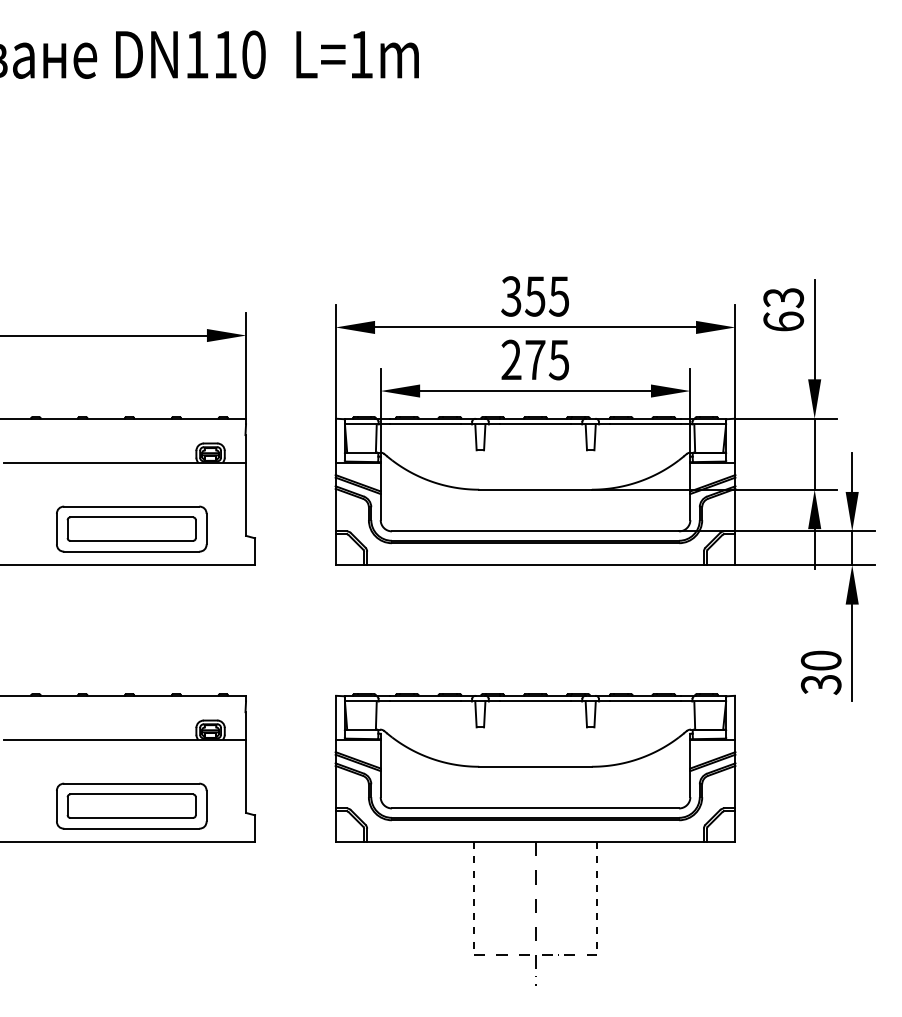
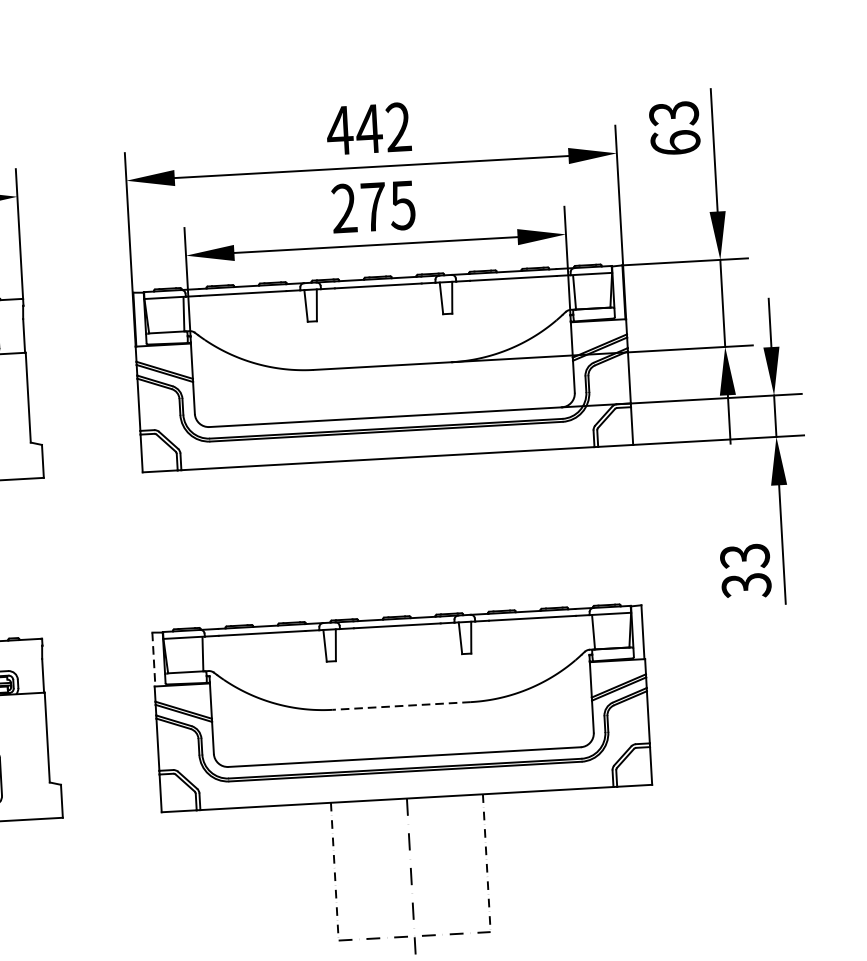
text: (534, 296) -> (368, 129), 355 -> 442
text: (821, 660) -> (745, 555), 30 -> 33
line: (336, 717) -> (154, 659), solid -> dashed
line: (535, 766) -> (401, 705), solid -> dashed

